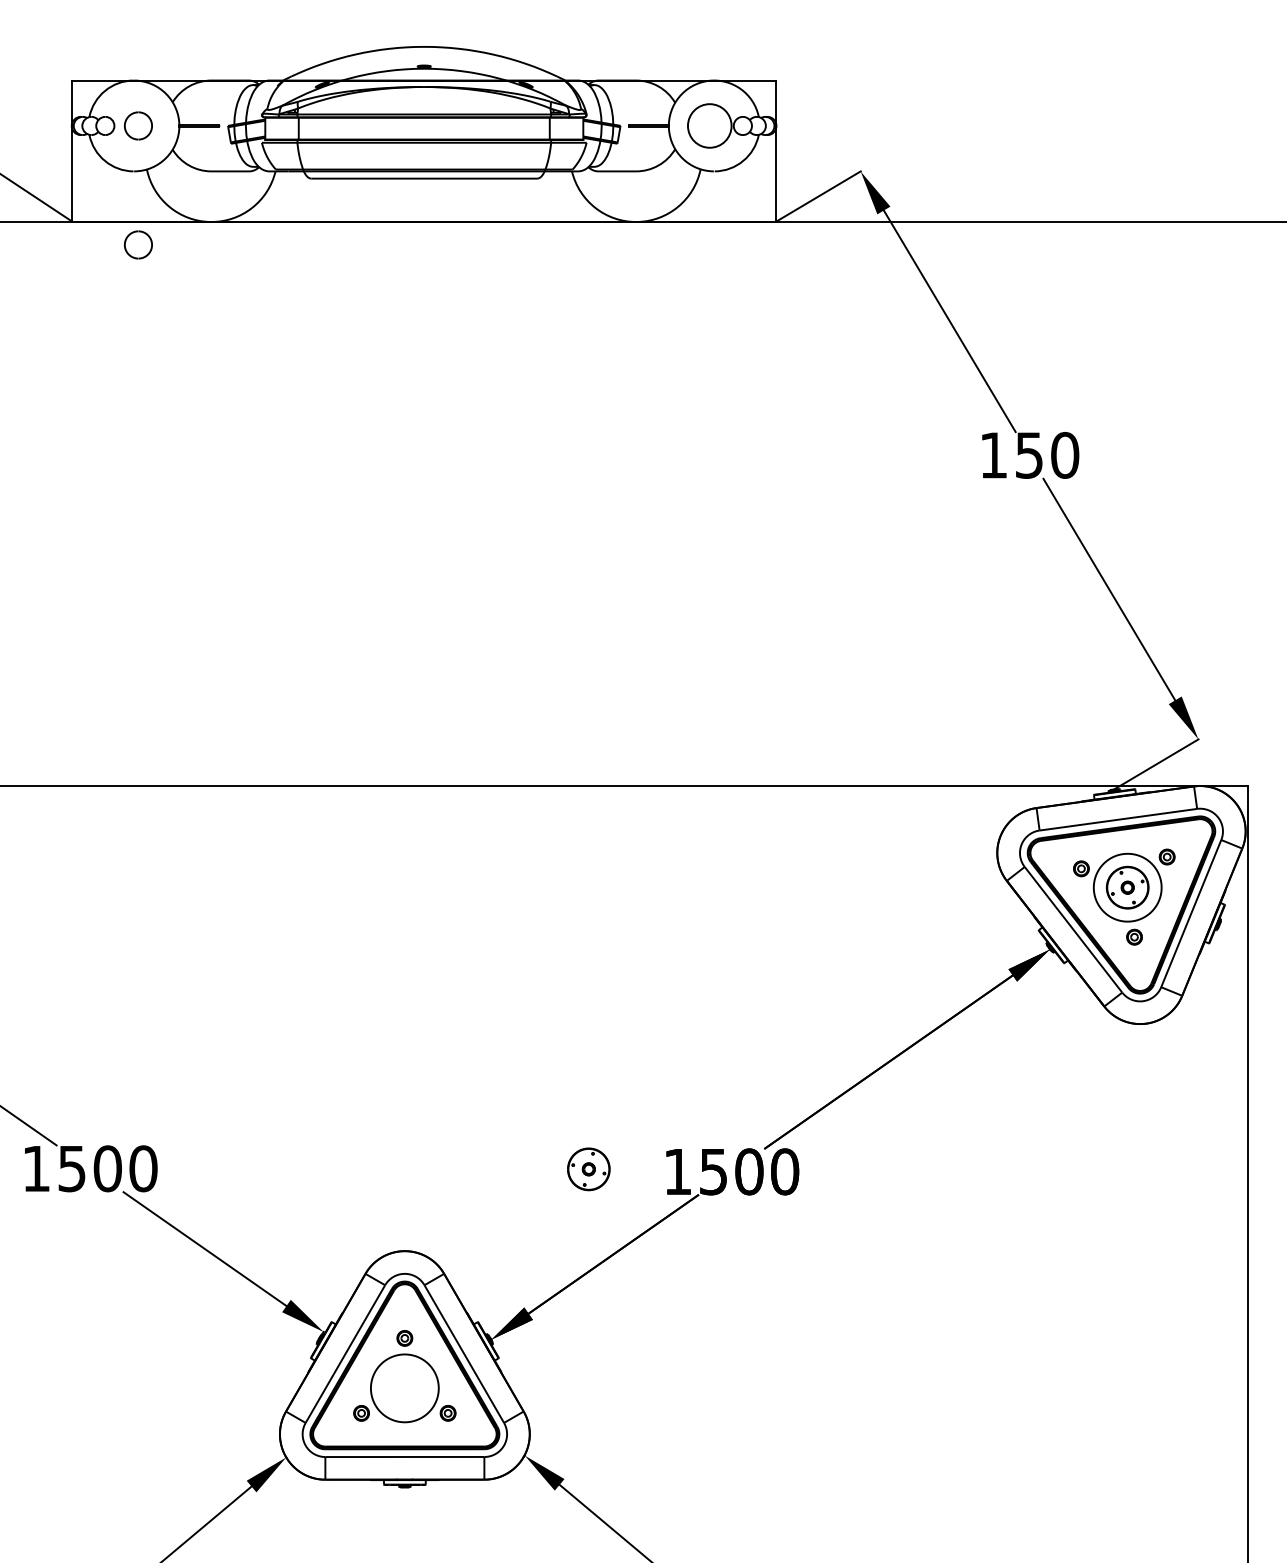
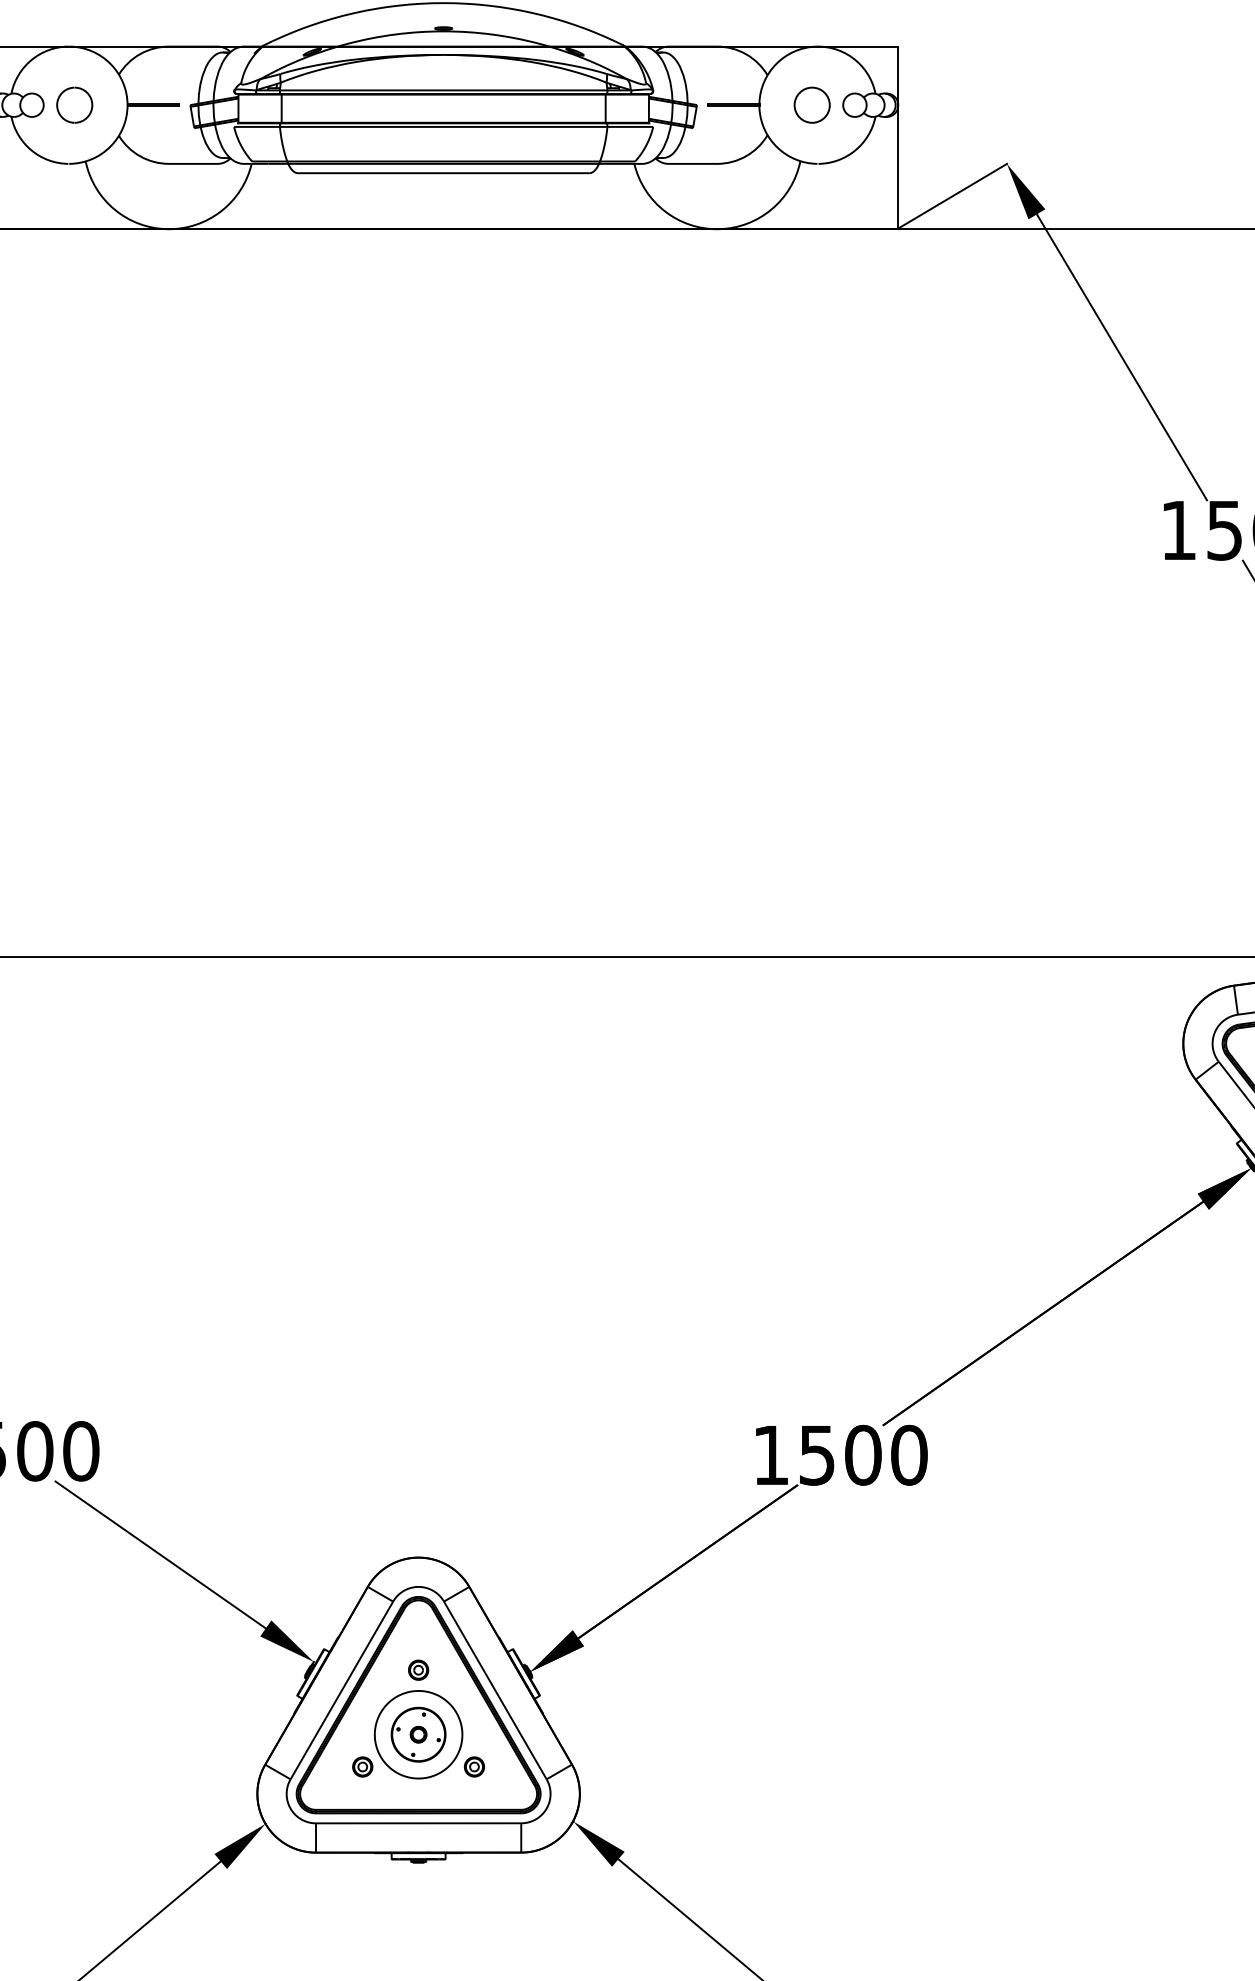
circle: (709, 125) -> (811, 104), size x0.62
part: (138, 244) -> (74, 258), removed
part: (588, 1169) -> (418, 1734), moved

